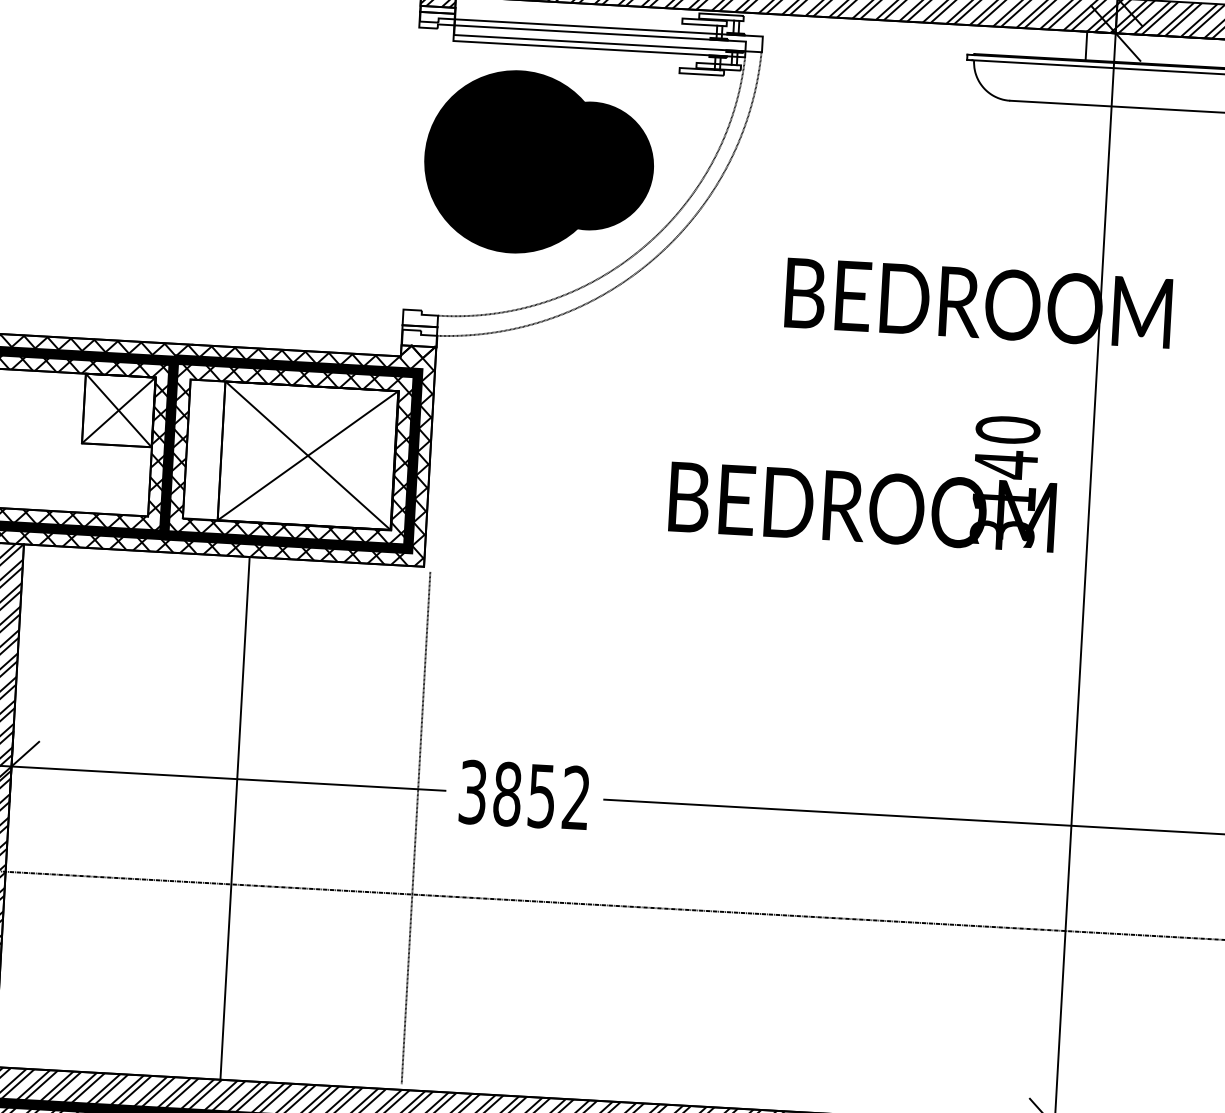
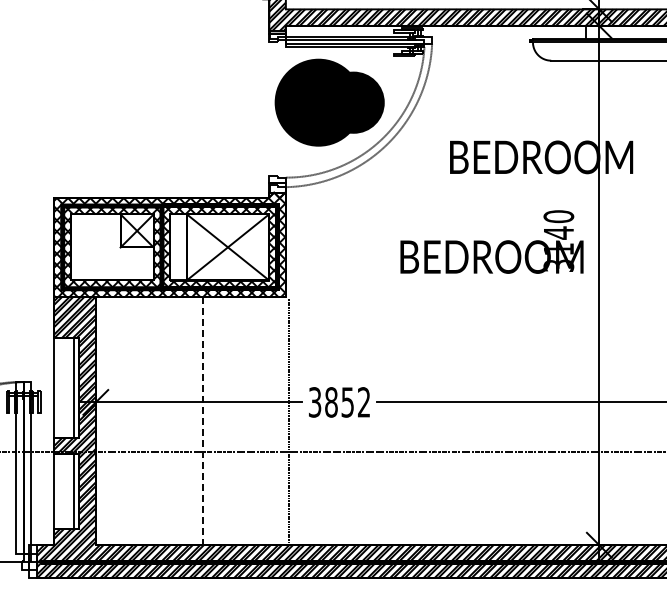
line: (235, 819) -> (203, 421), solid -> dashed

